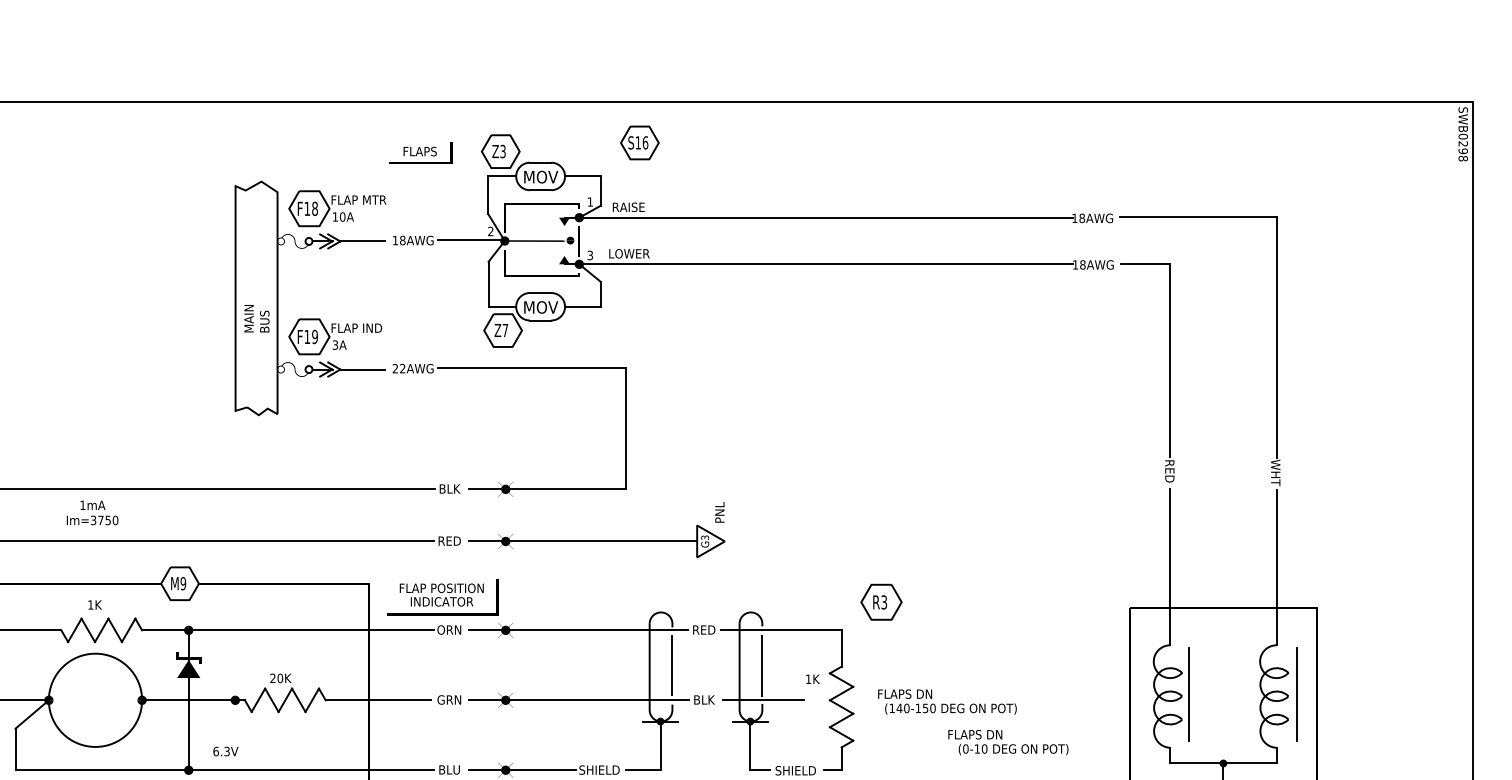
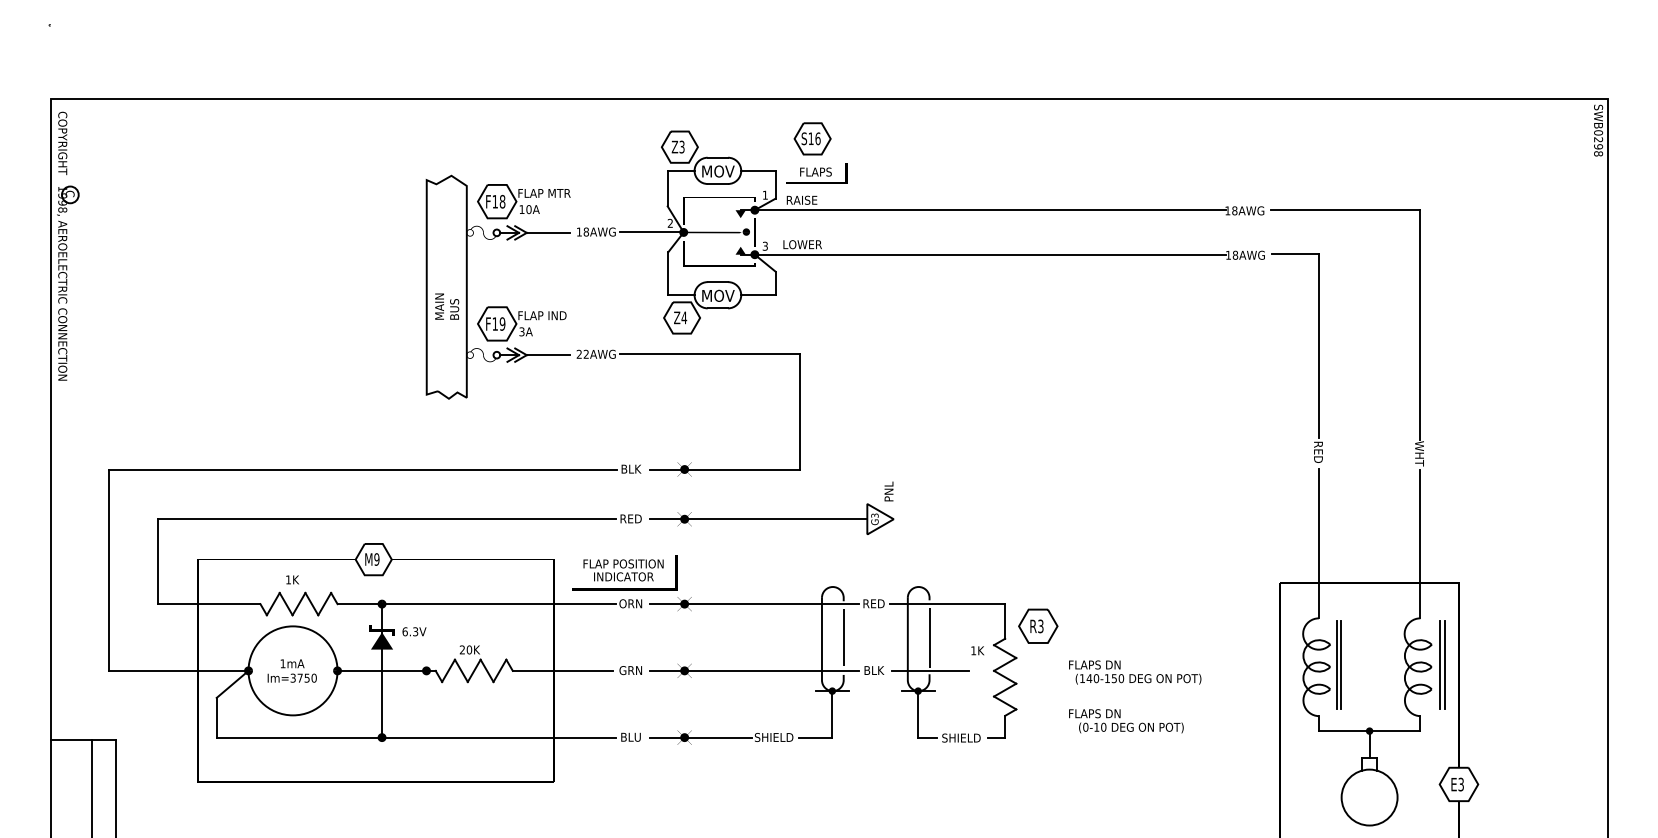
text: (420, 153) -> (816, 173), moved
text: (505, 330) -> (684, 317), Z7 -> Z4
text: (91, 512) -> (291, 670), moved
part: (881, 601) -> (1038, 625), moved
line: (1193, 693) -> (1341, 664), added
line: (1301, 693) -> (1444, 664), added
text: (947, 702) -> (1135, 672), moved
text: (1008, 742) -> (1126, 721), moved
text: (225, 751) -> (414, 631), moved

